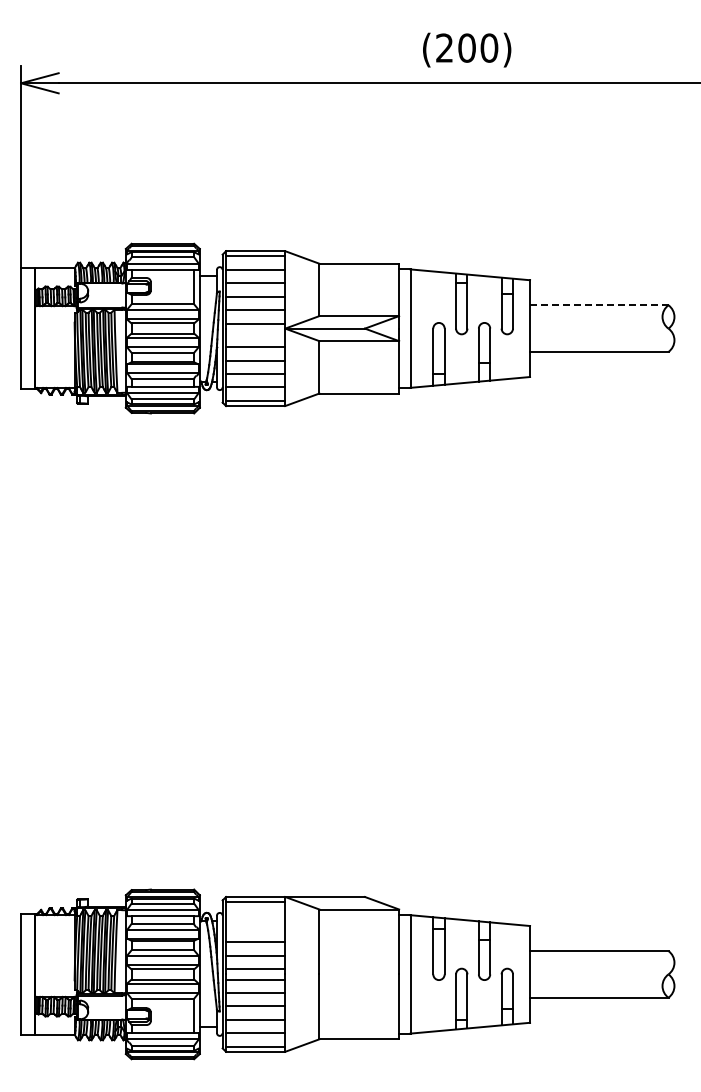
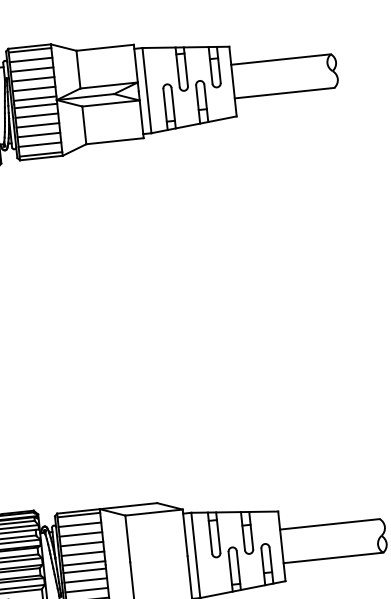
line: (598, 305) -> (280, 59), dashed -> solid
line: (255, 333) -> (35, 105), added
line: (255, 915) -> (79, 524), added
line: (255, 928) -> (80, 534), added

